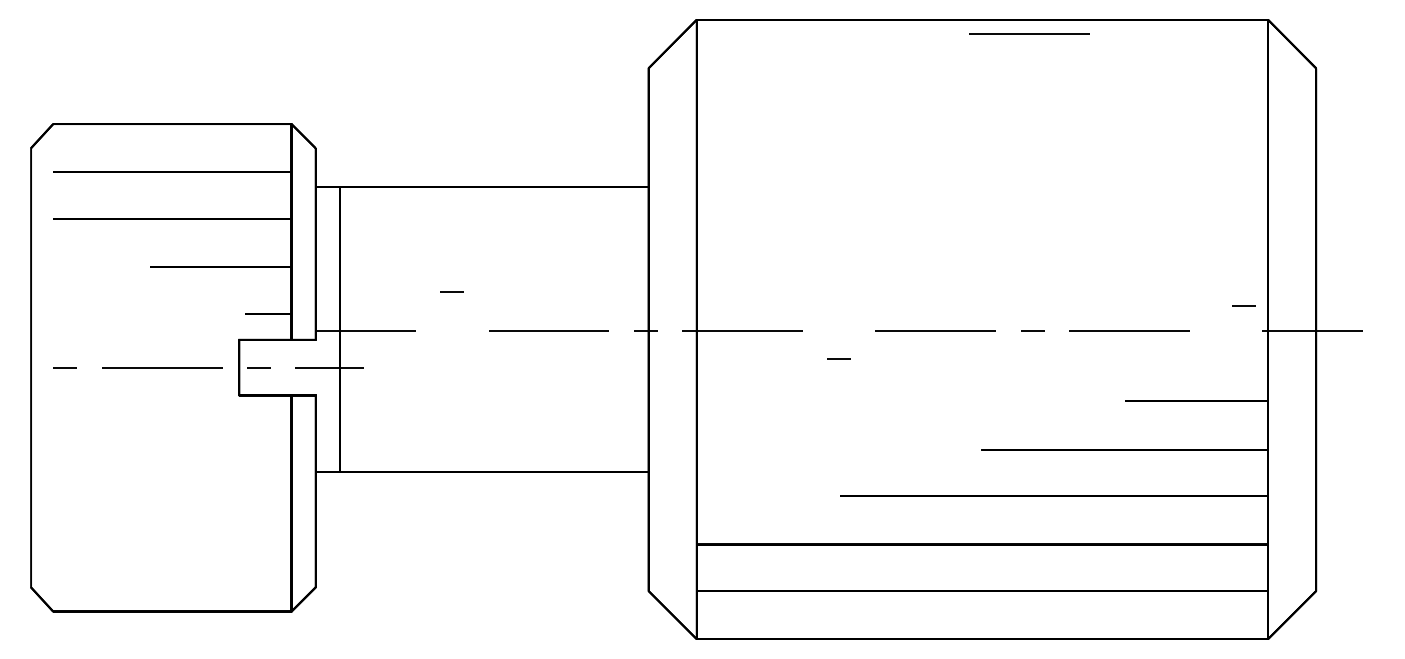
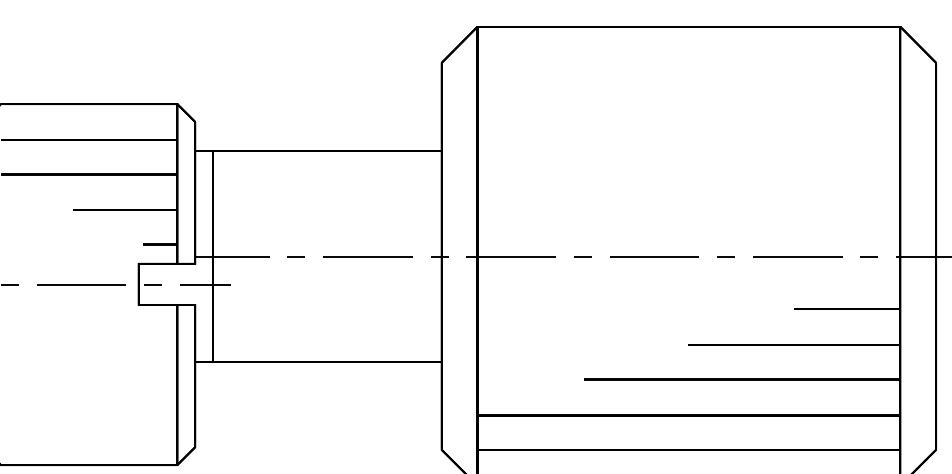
line: (1029, 33) -> (723, 37), removed
line: (451, 291) -> (295, 256), moved
line: (1243, 305) -> (868, 256), moved
line: (838, 358) -> (582, 256), moved

